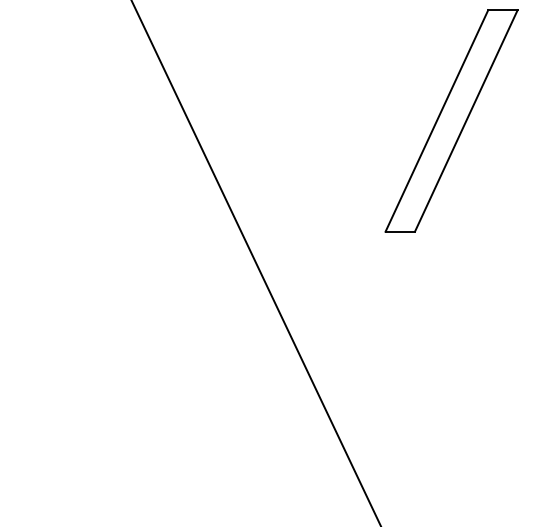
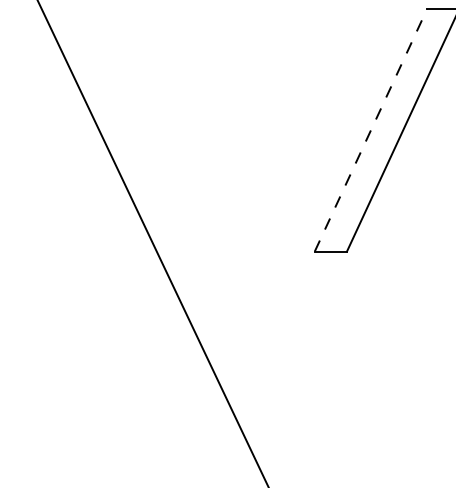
line: (437, 120) -> (371, 129), solid -> dashed

